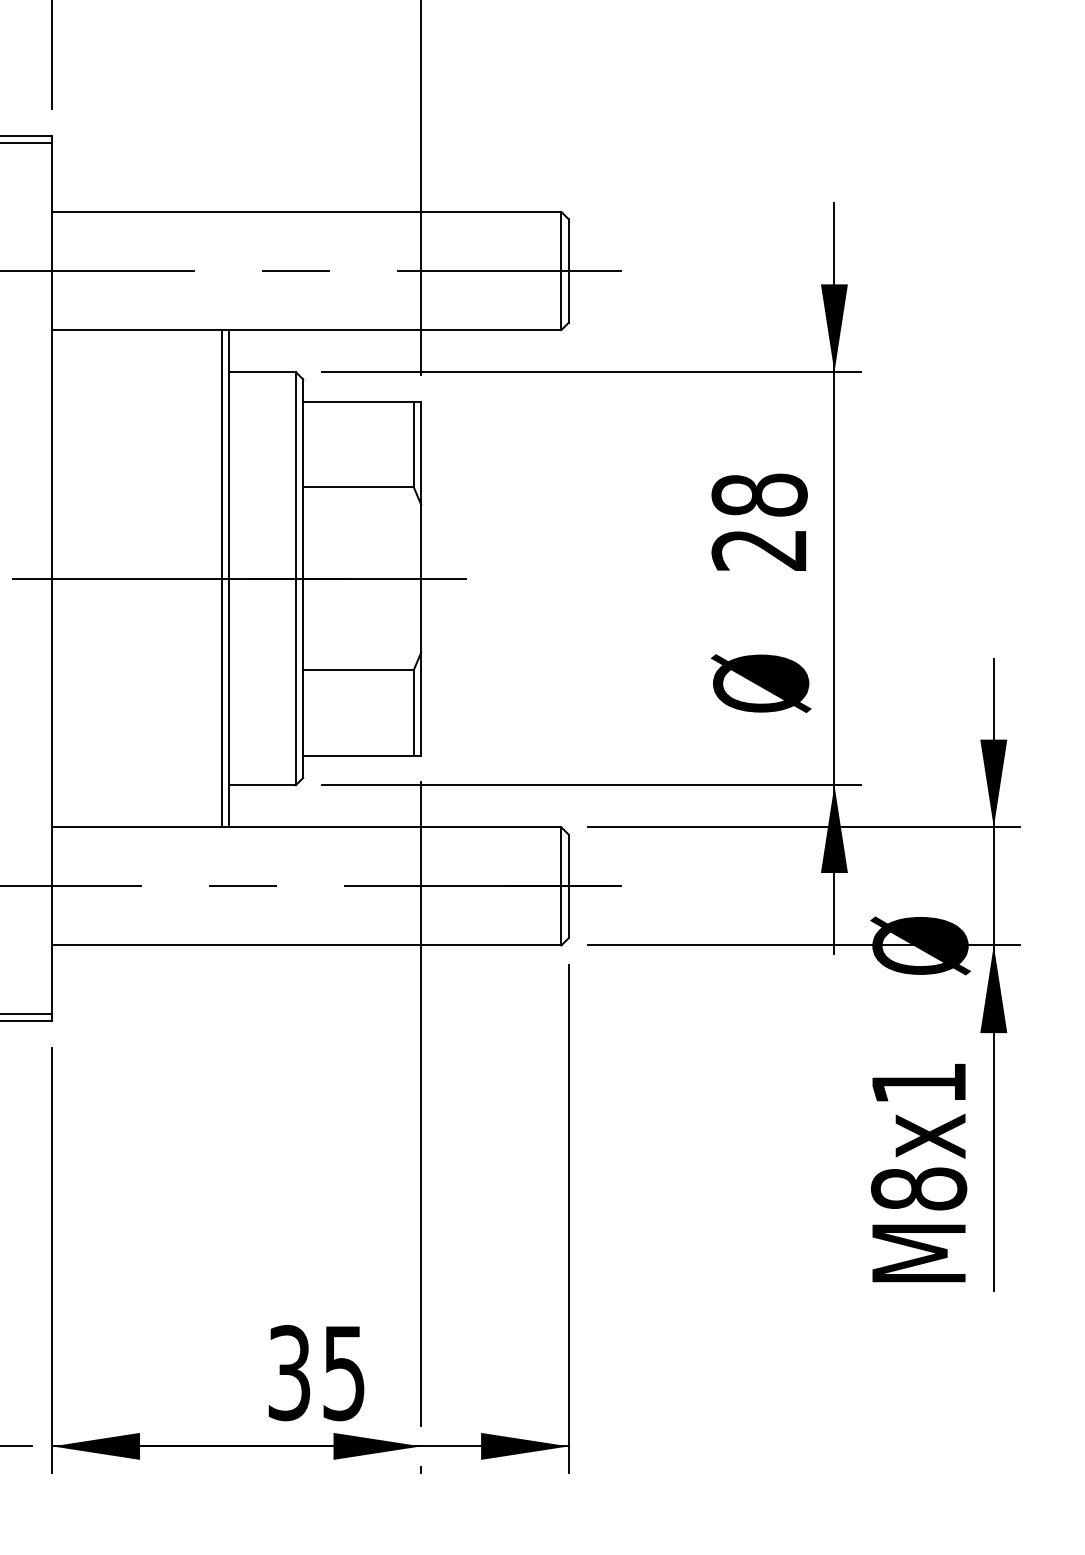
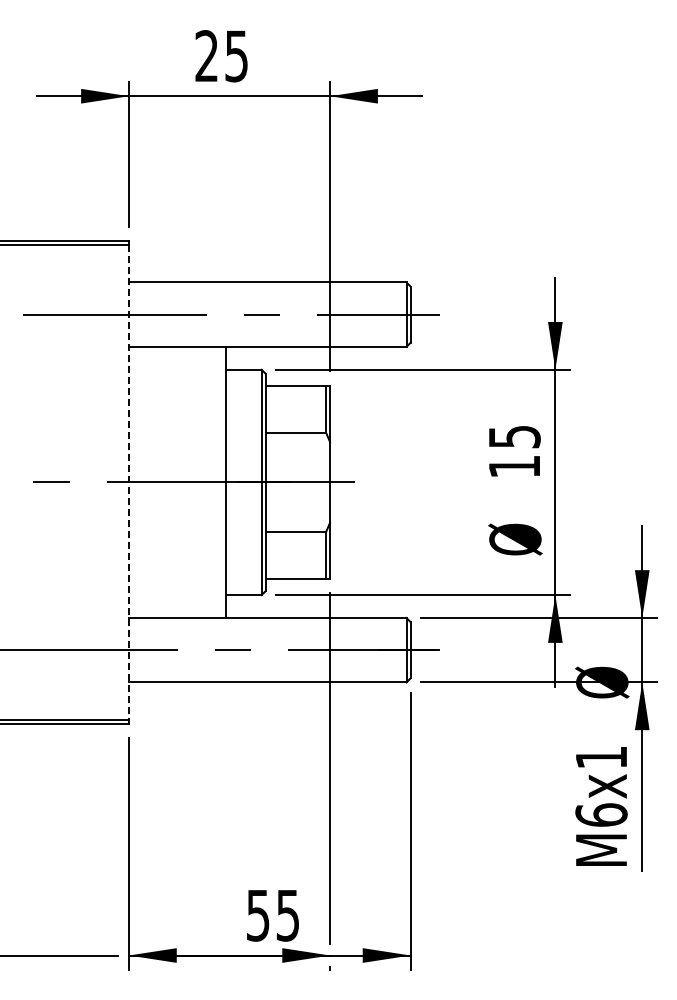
text: (759, 521) -> (514, 451), 28 -> 15
line: (51, 578) -> (128, 482), solid -> dashed
line: (222, 578) -> (221, 482), removed
text: (919, 1187) -> (601, 814), M8x1 -> M6x1
text: (289, 1372) -> (258, 915), 35 -> 55

